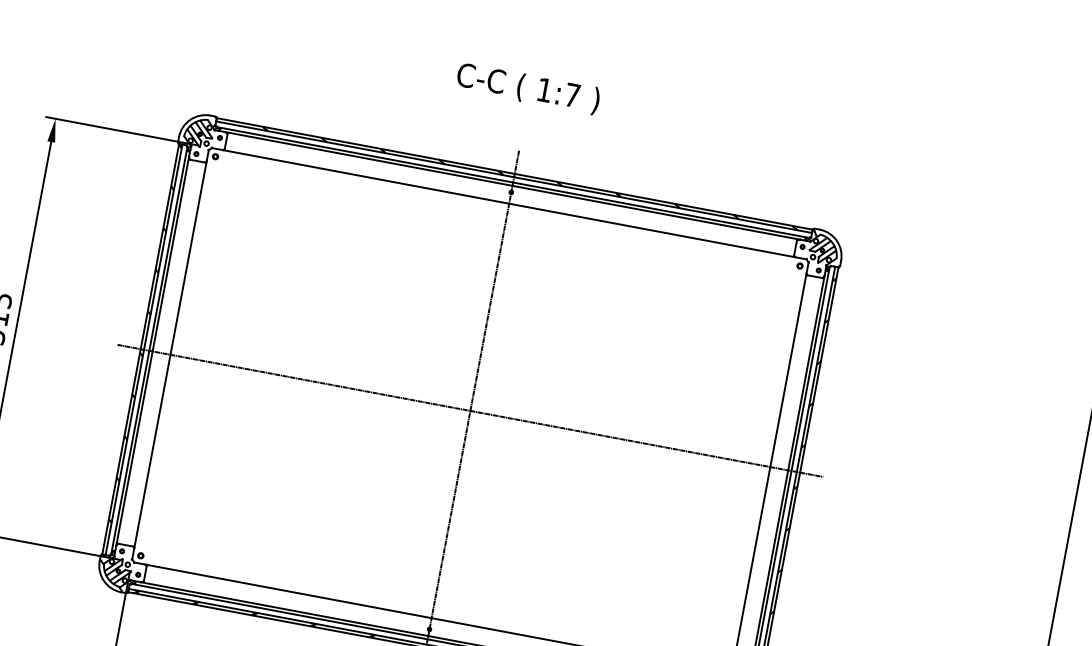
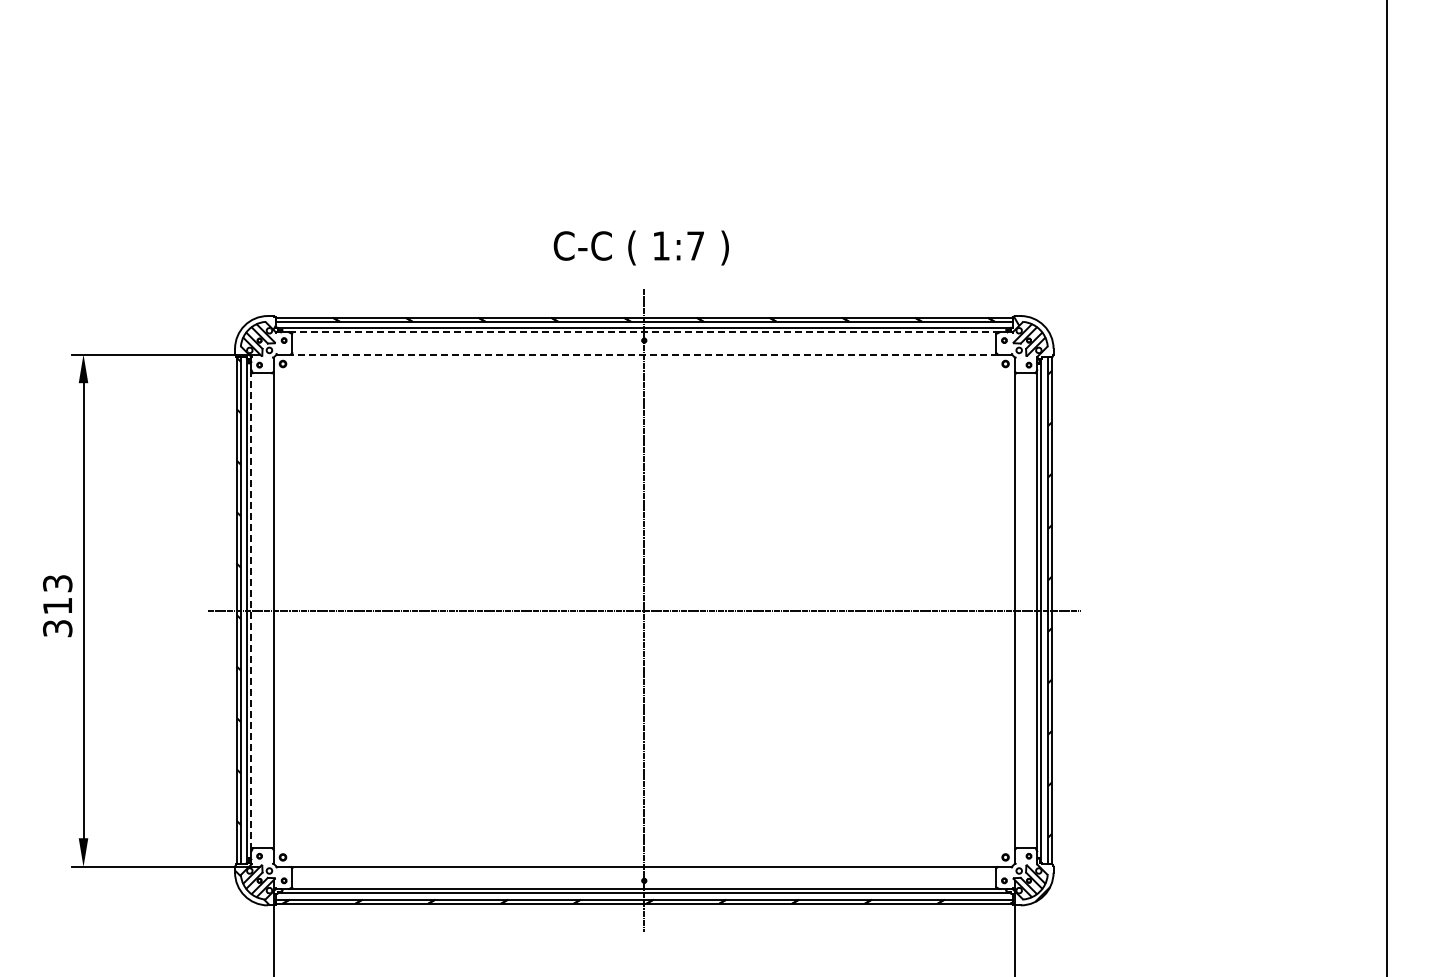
text: (527, 88) -> (640, 247), moved
line: (511, 185) -> (643, 332), solid -> dashed
line: (509, 203) -> (644, 354), solid -> dashed
line: (152, 351) -> (251, 610), solid -> dashed

